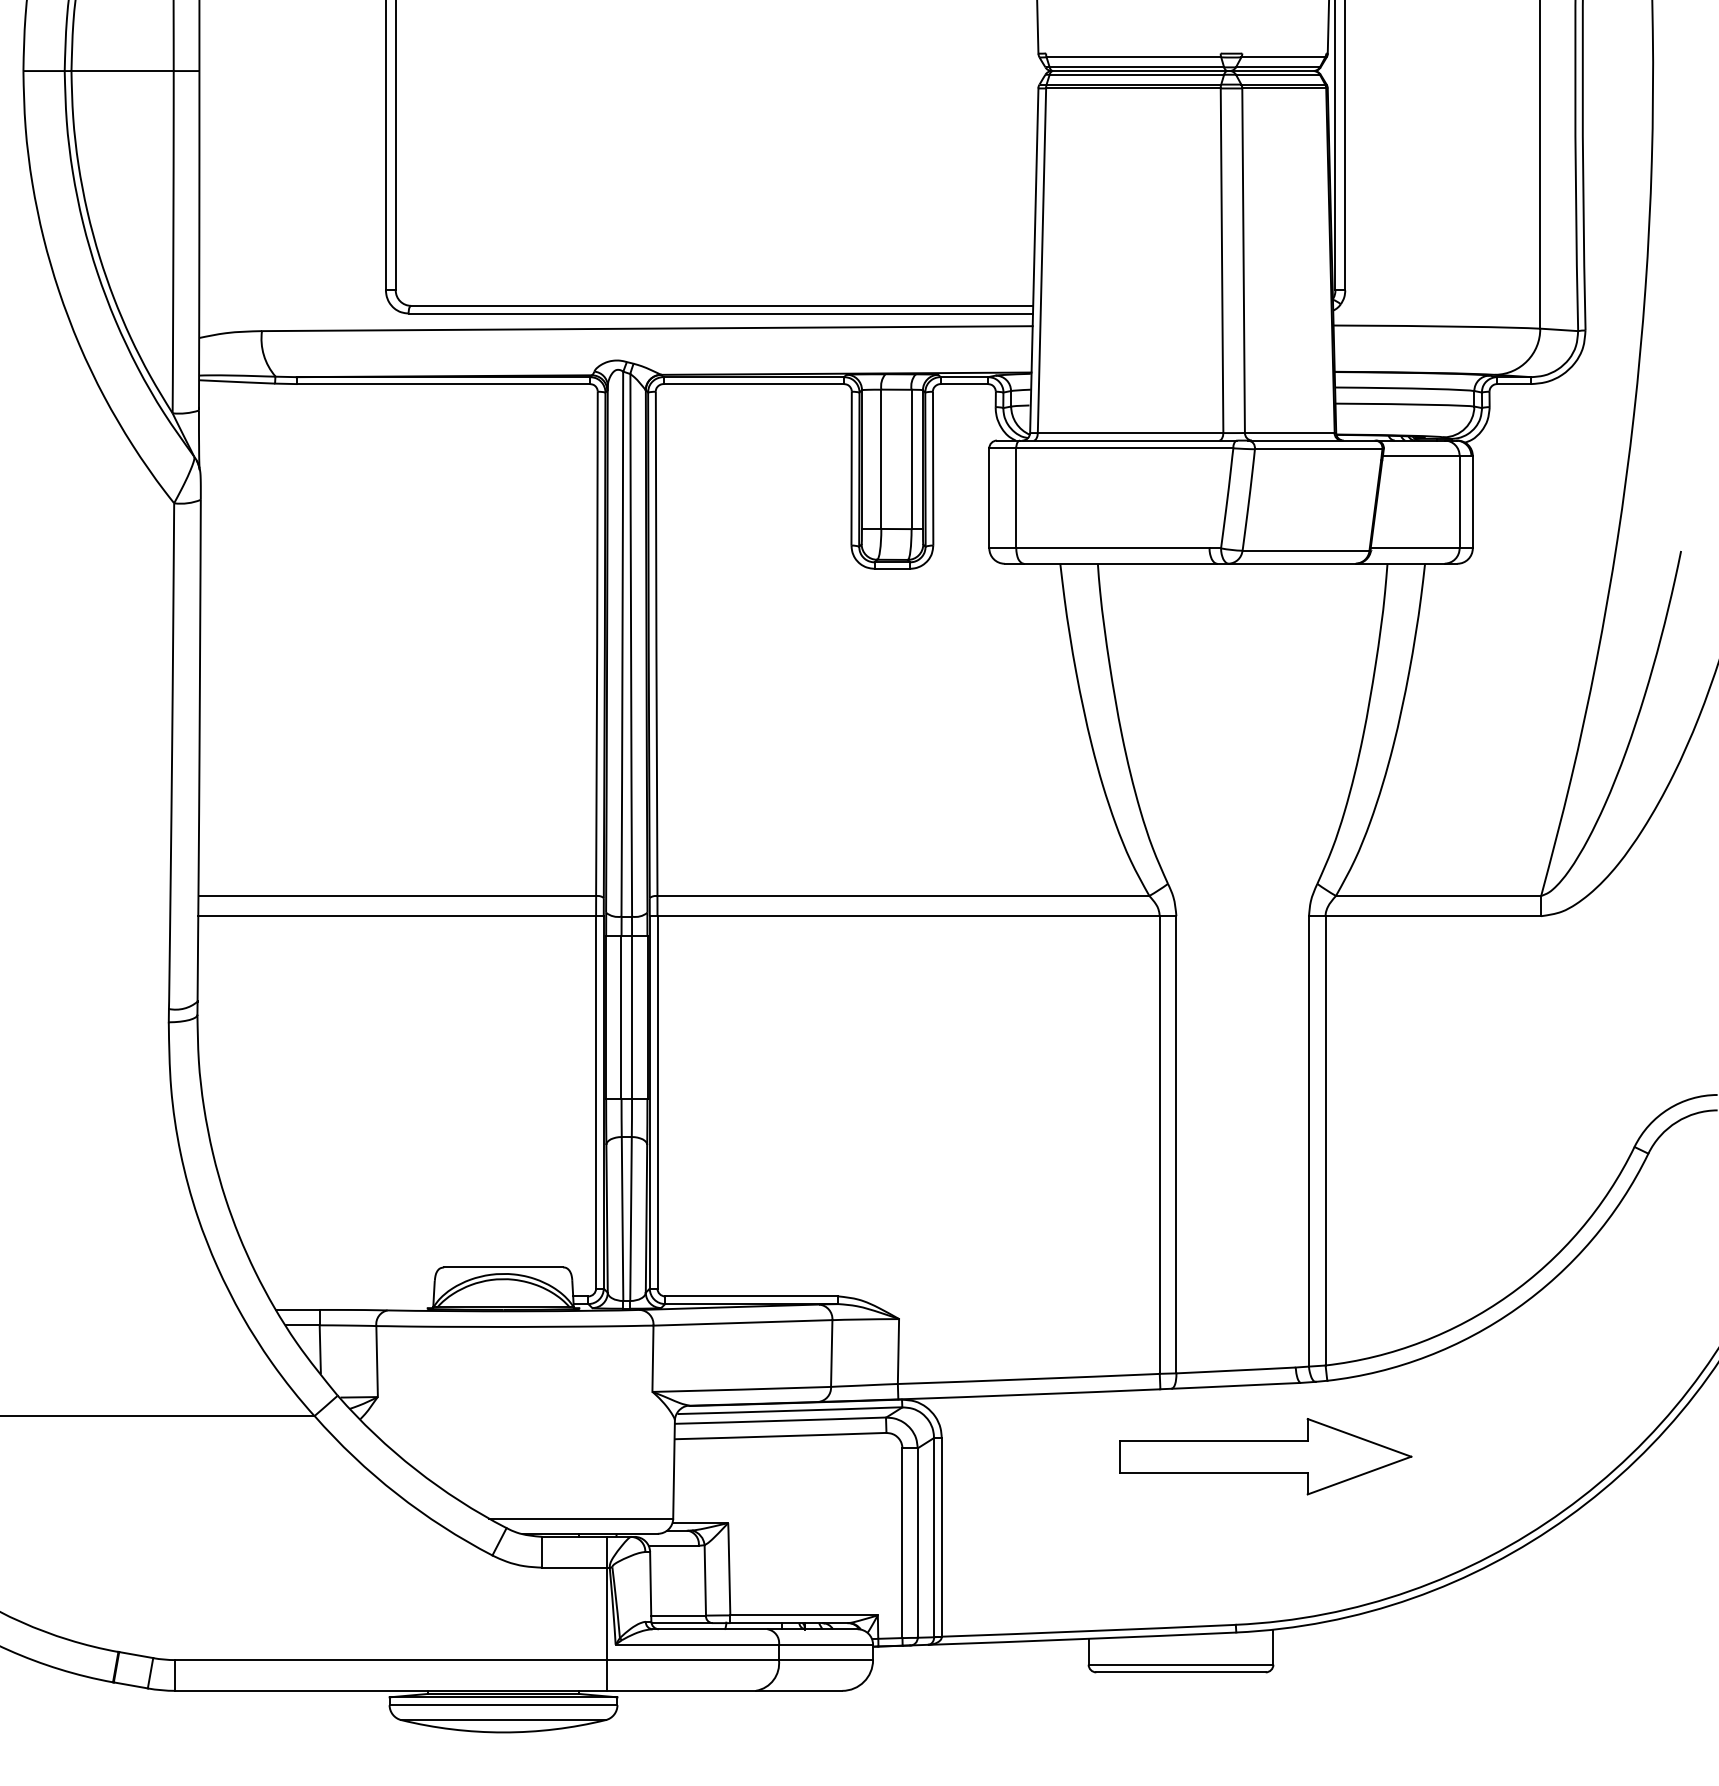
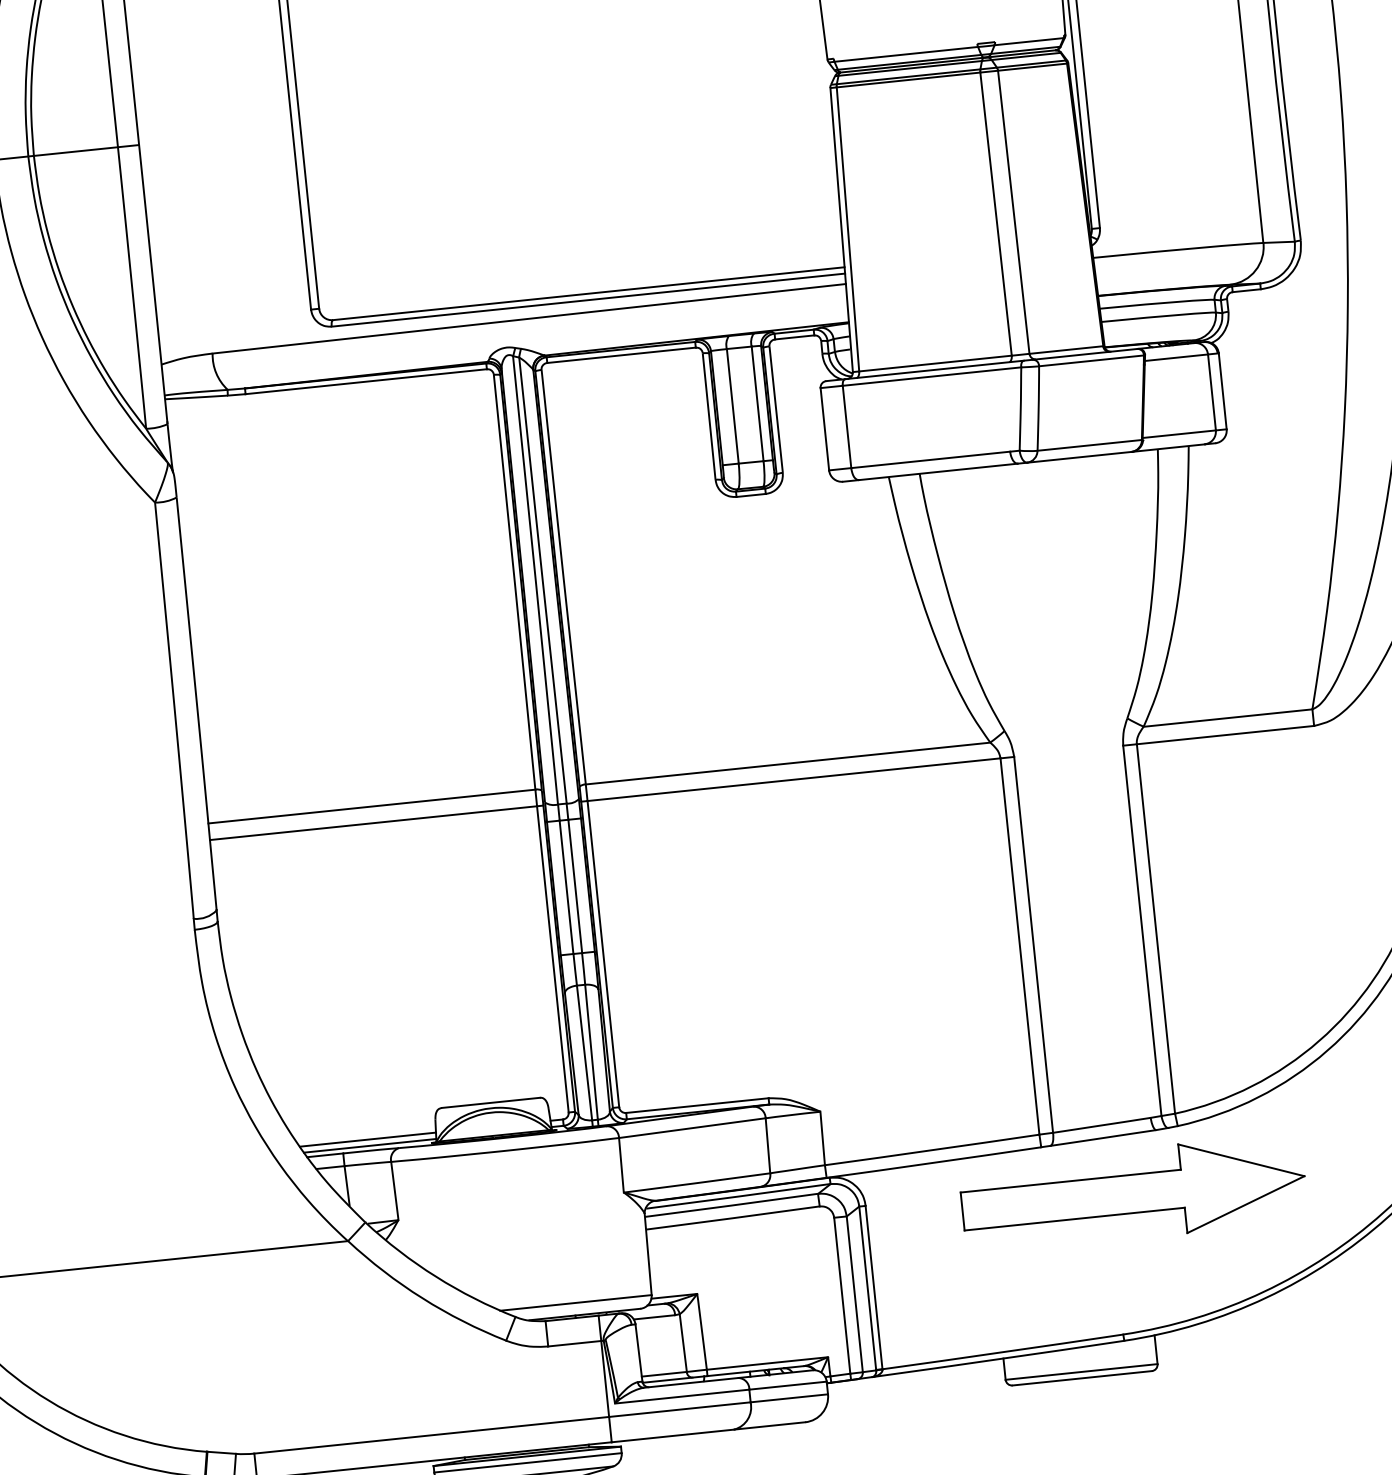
line: (350, 1296) -> (367, 1139), added
line: (352, 1304) -> (369, 1146), added
part: (1265, 1456) -> (1133, 1193), size x1.43

